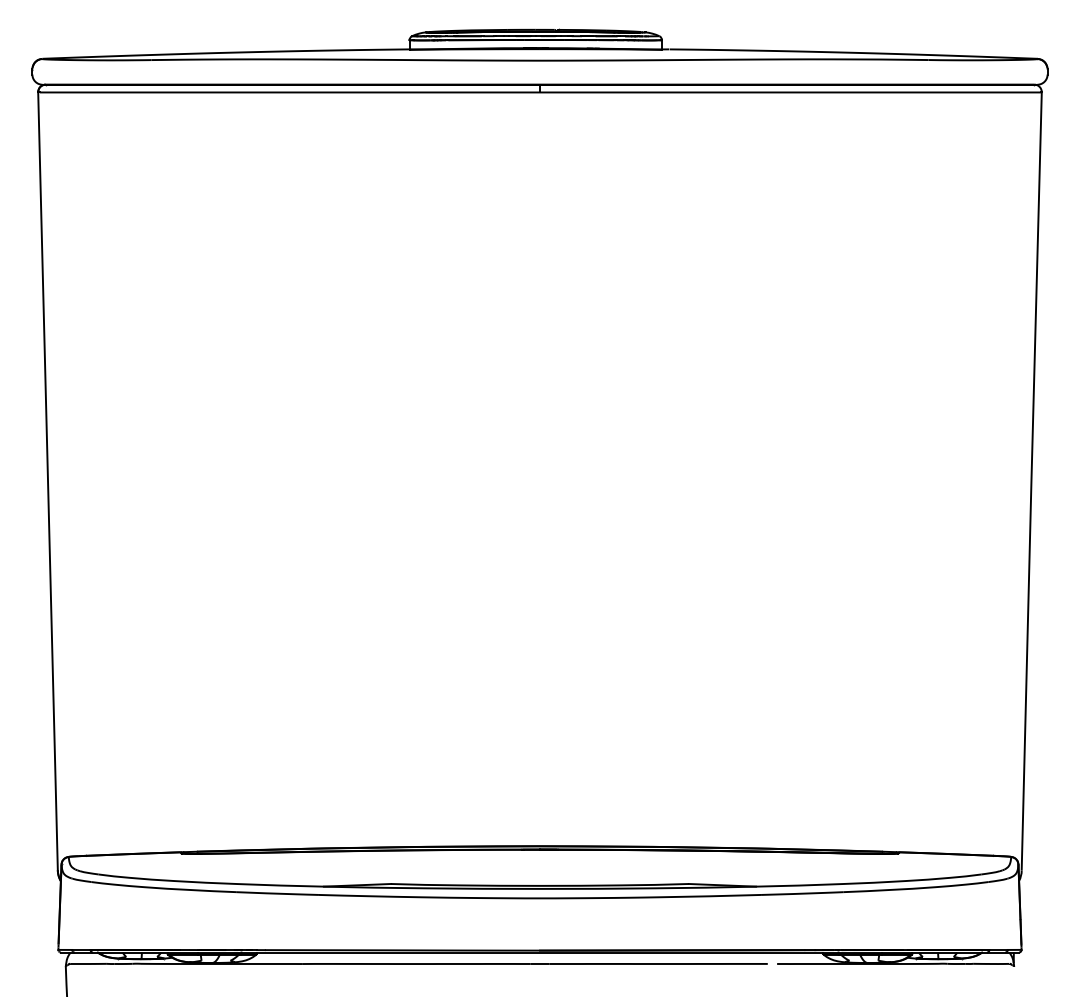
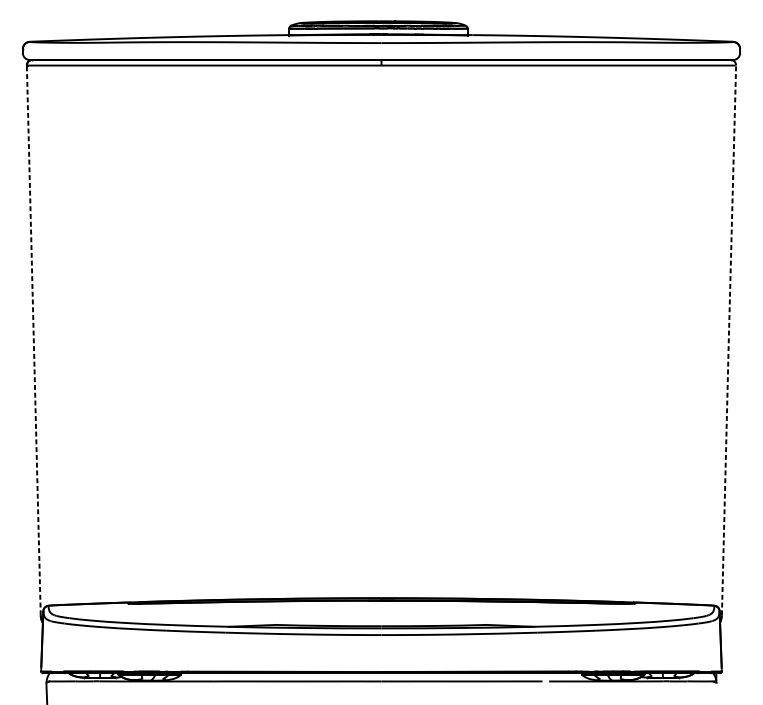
line: (48, 480) -> (34, 339), solid -> dashed
line: (1031, 481) -> (728, 340), solid -> dashed

